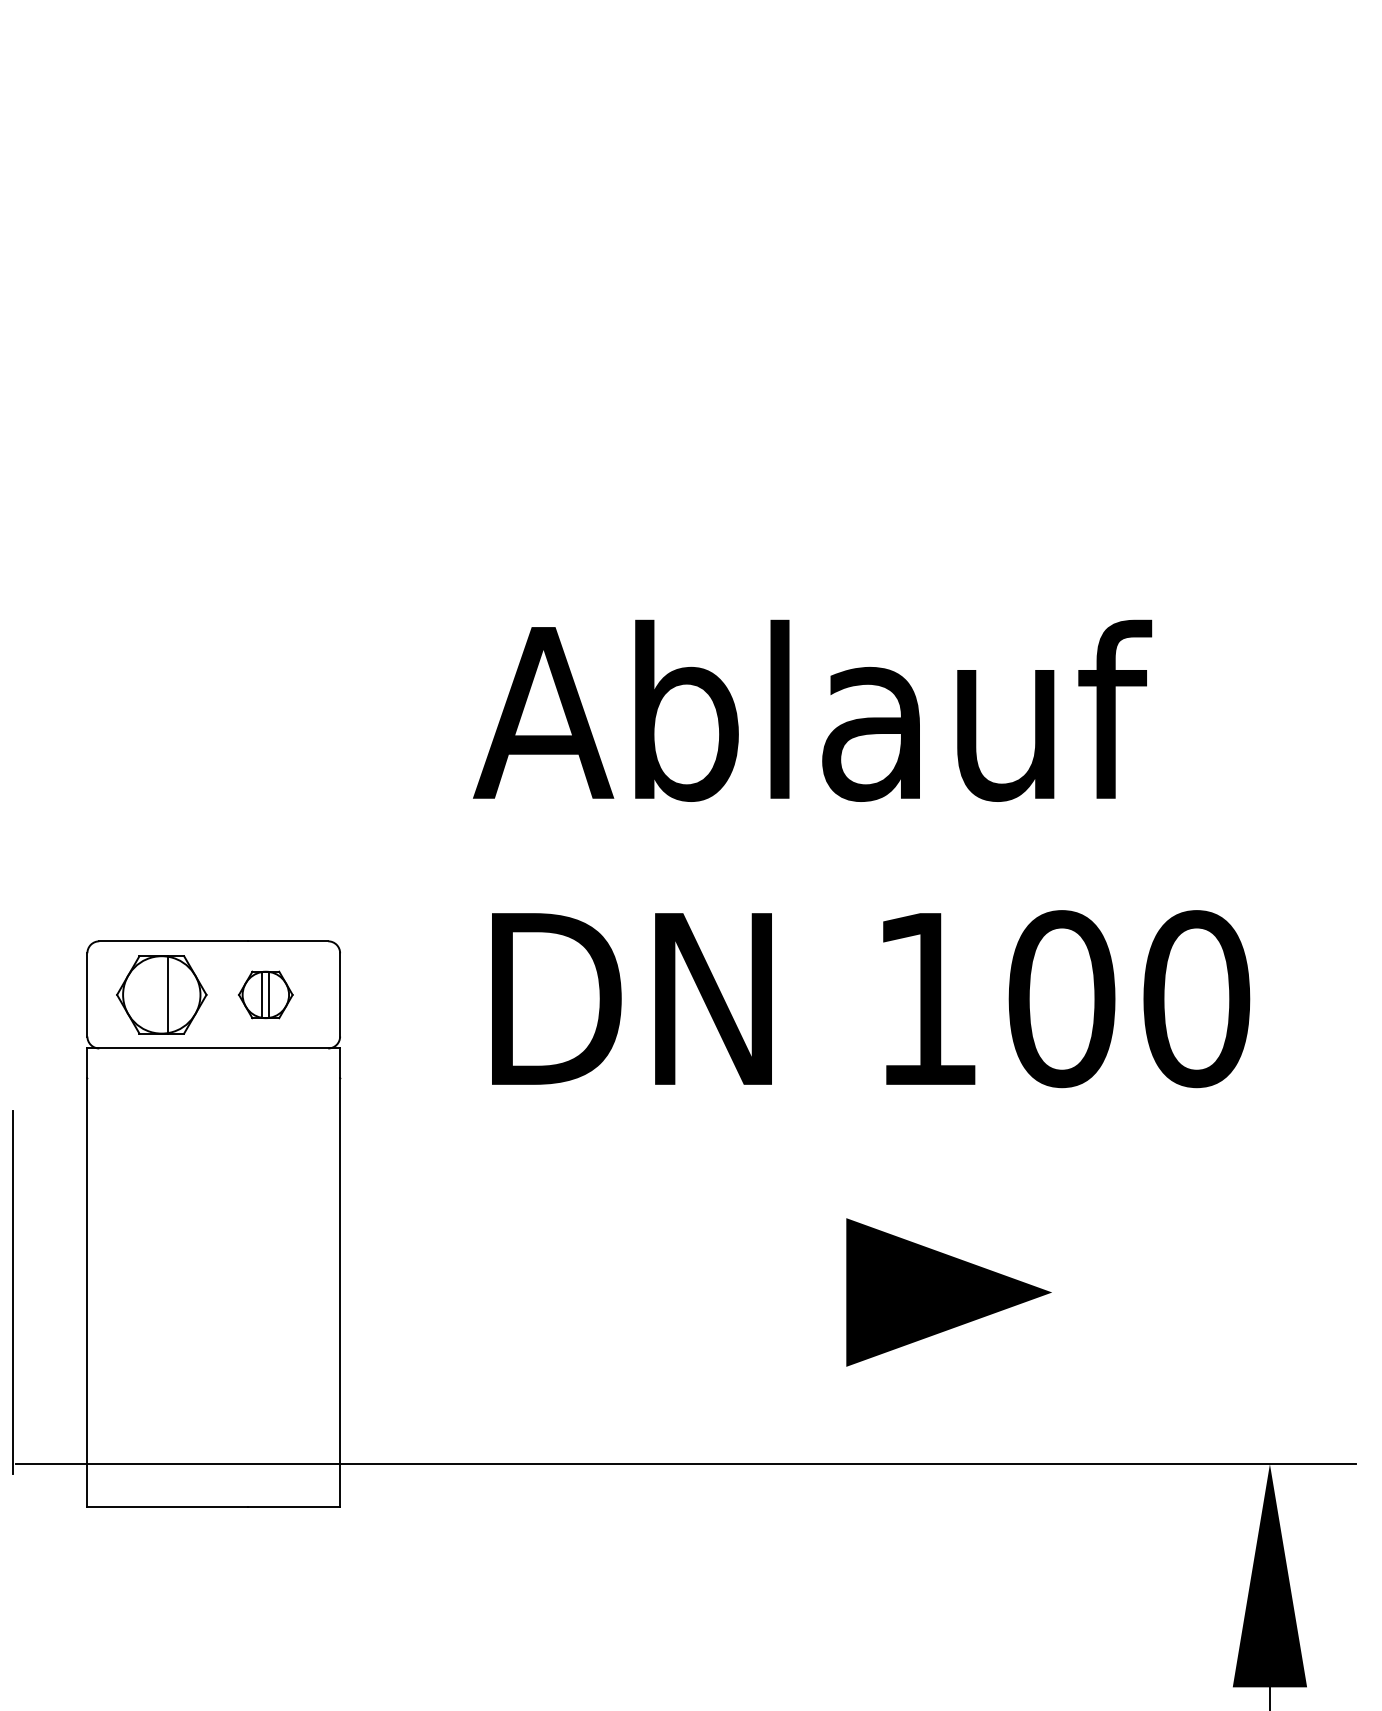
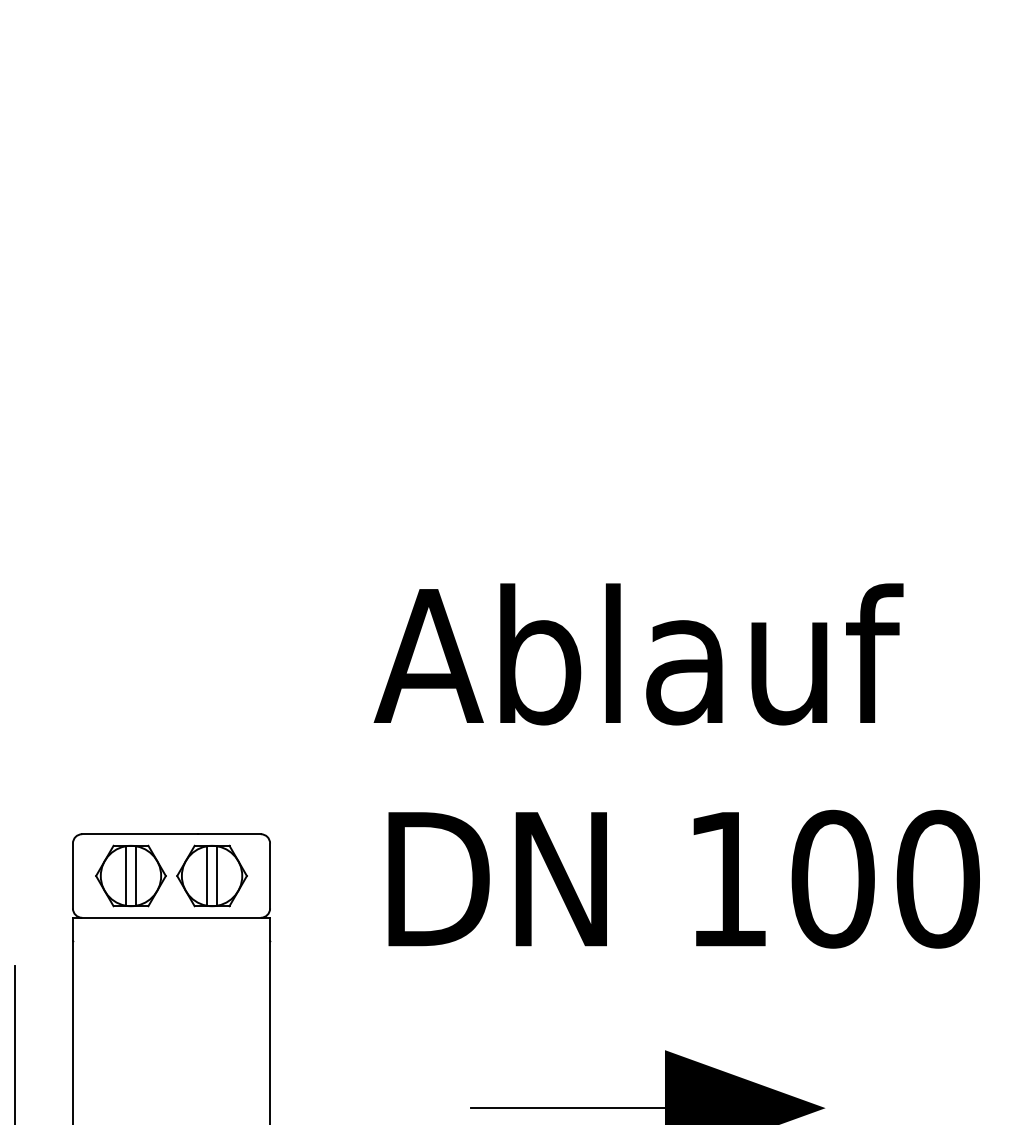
line: (155, 994) -> (126, 875), added
part: (265, 994) -> (211, 875), size x1.67
line: (721, 1292) -> (567, 1108), added

